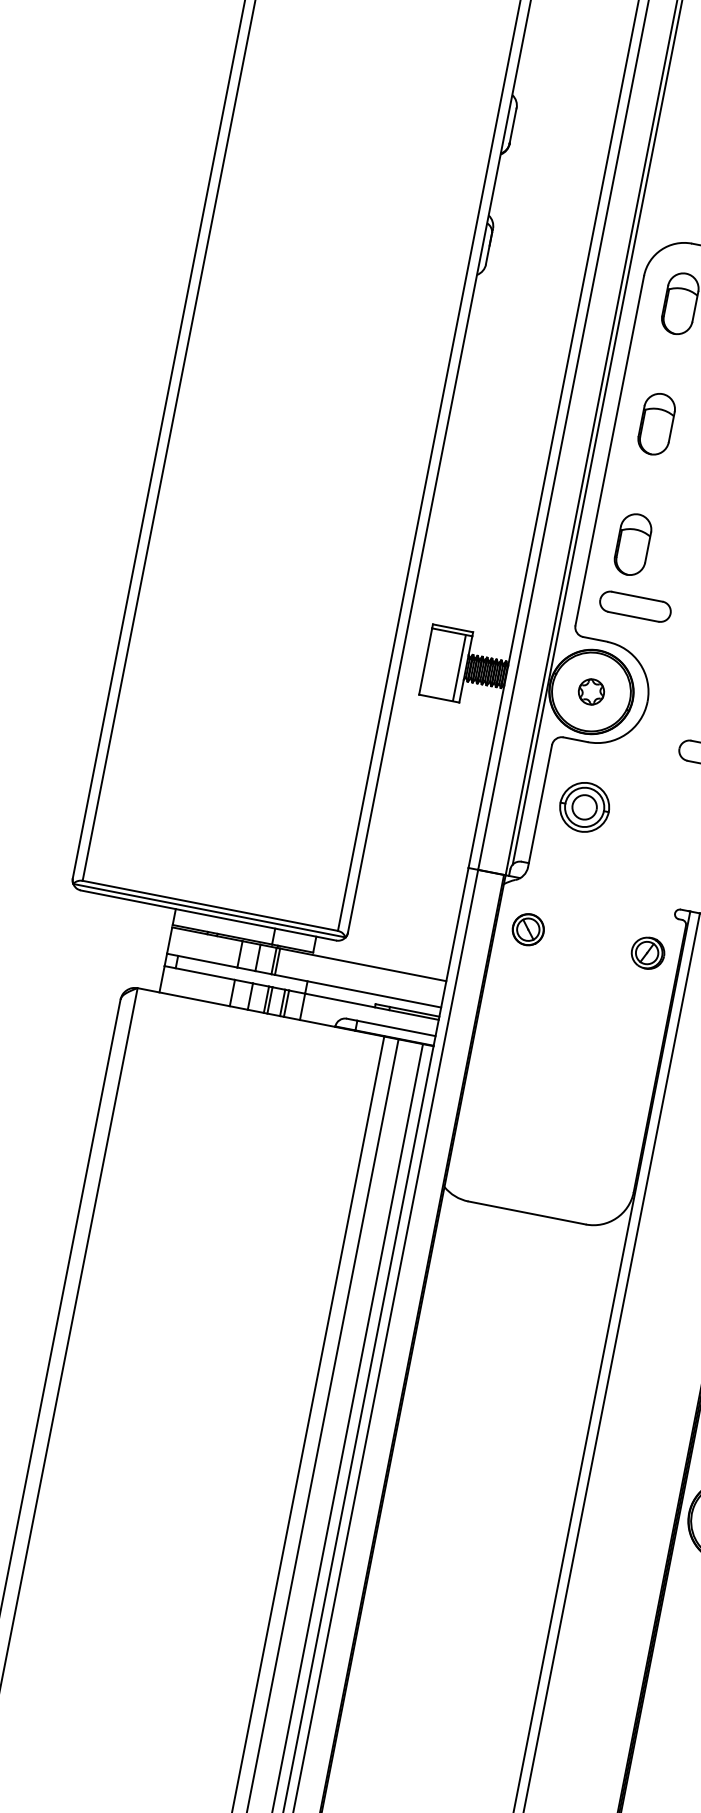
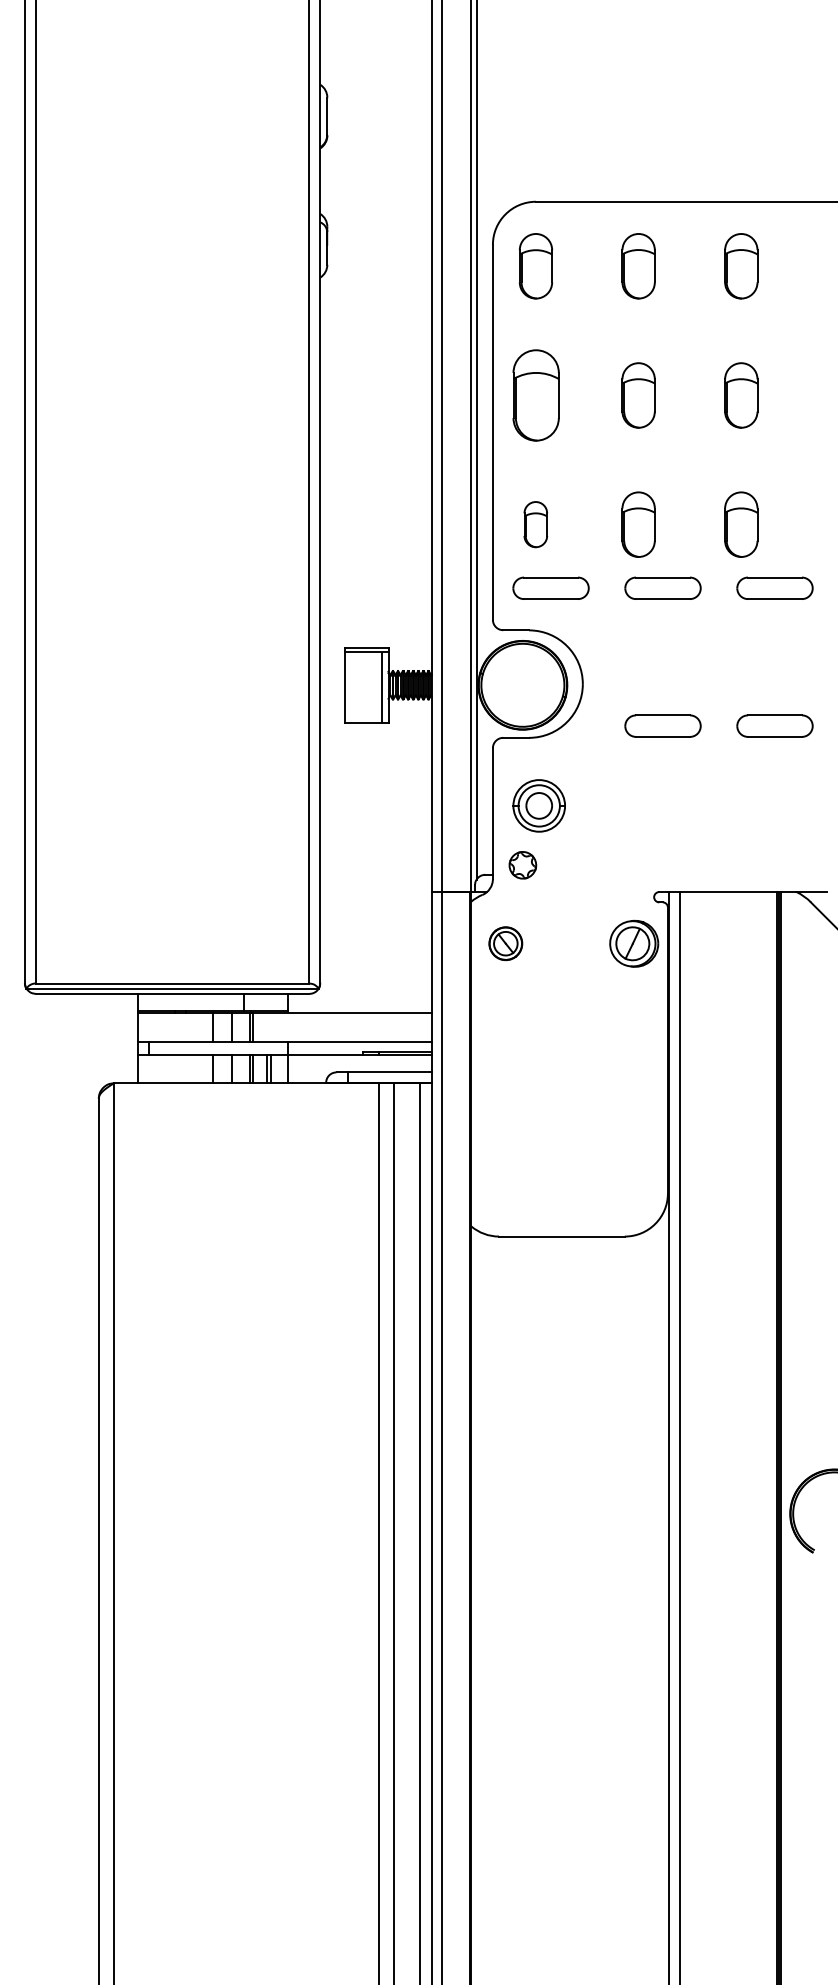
part: (656, 424) -> (535, 395), size x1.4
part: (632, 544) -> (535, 524), size x0.7
part: (591, 692) -> (522, 865), moved
part: (648, 953) -> (634, 943), size x1.4

